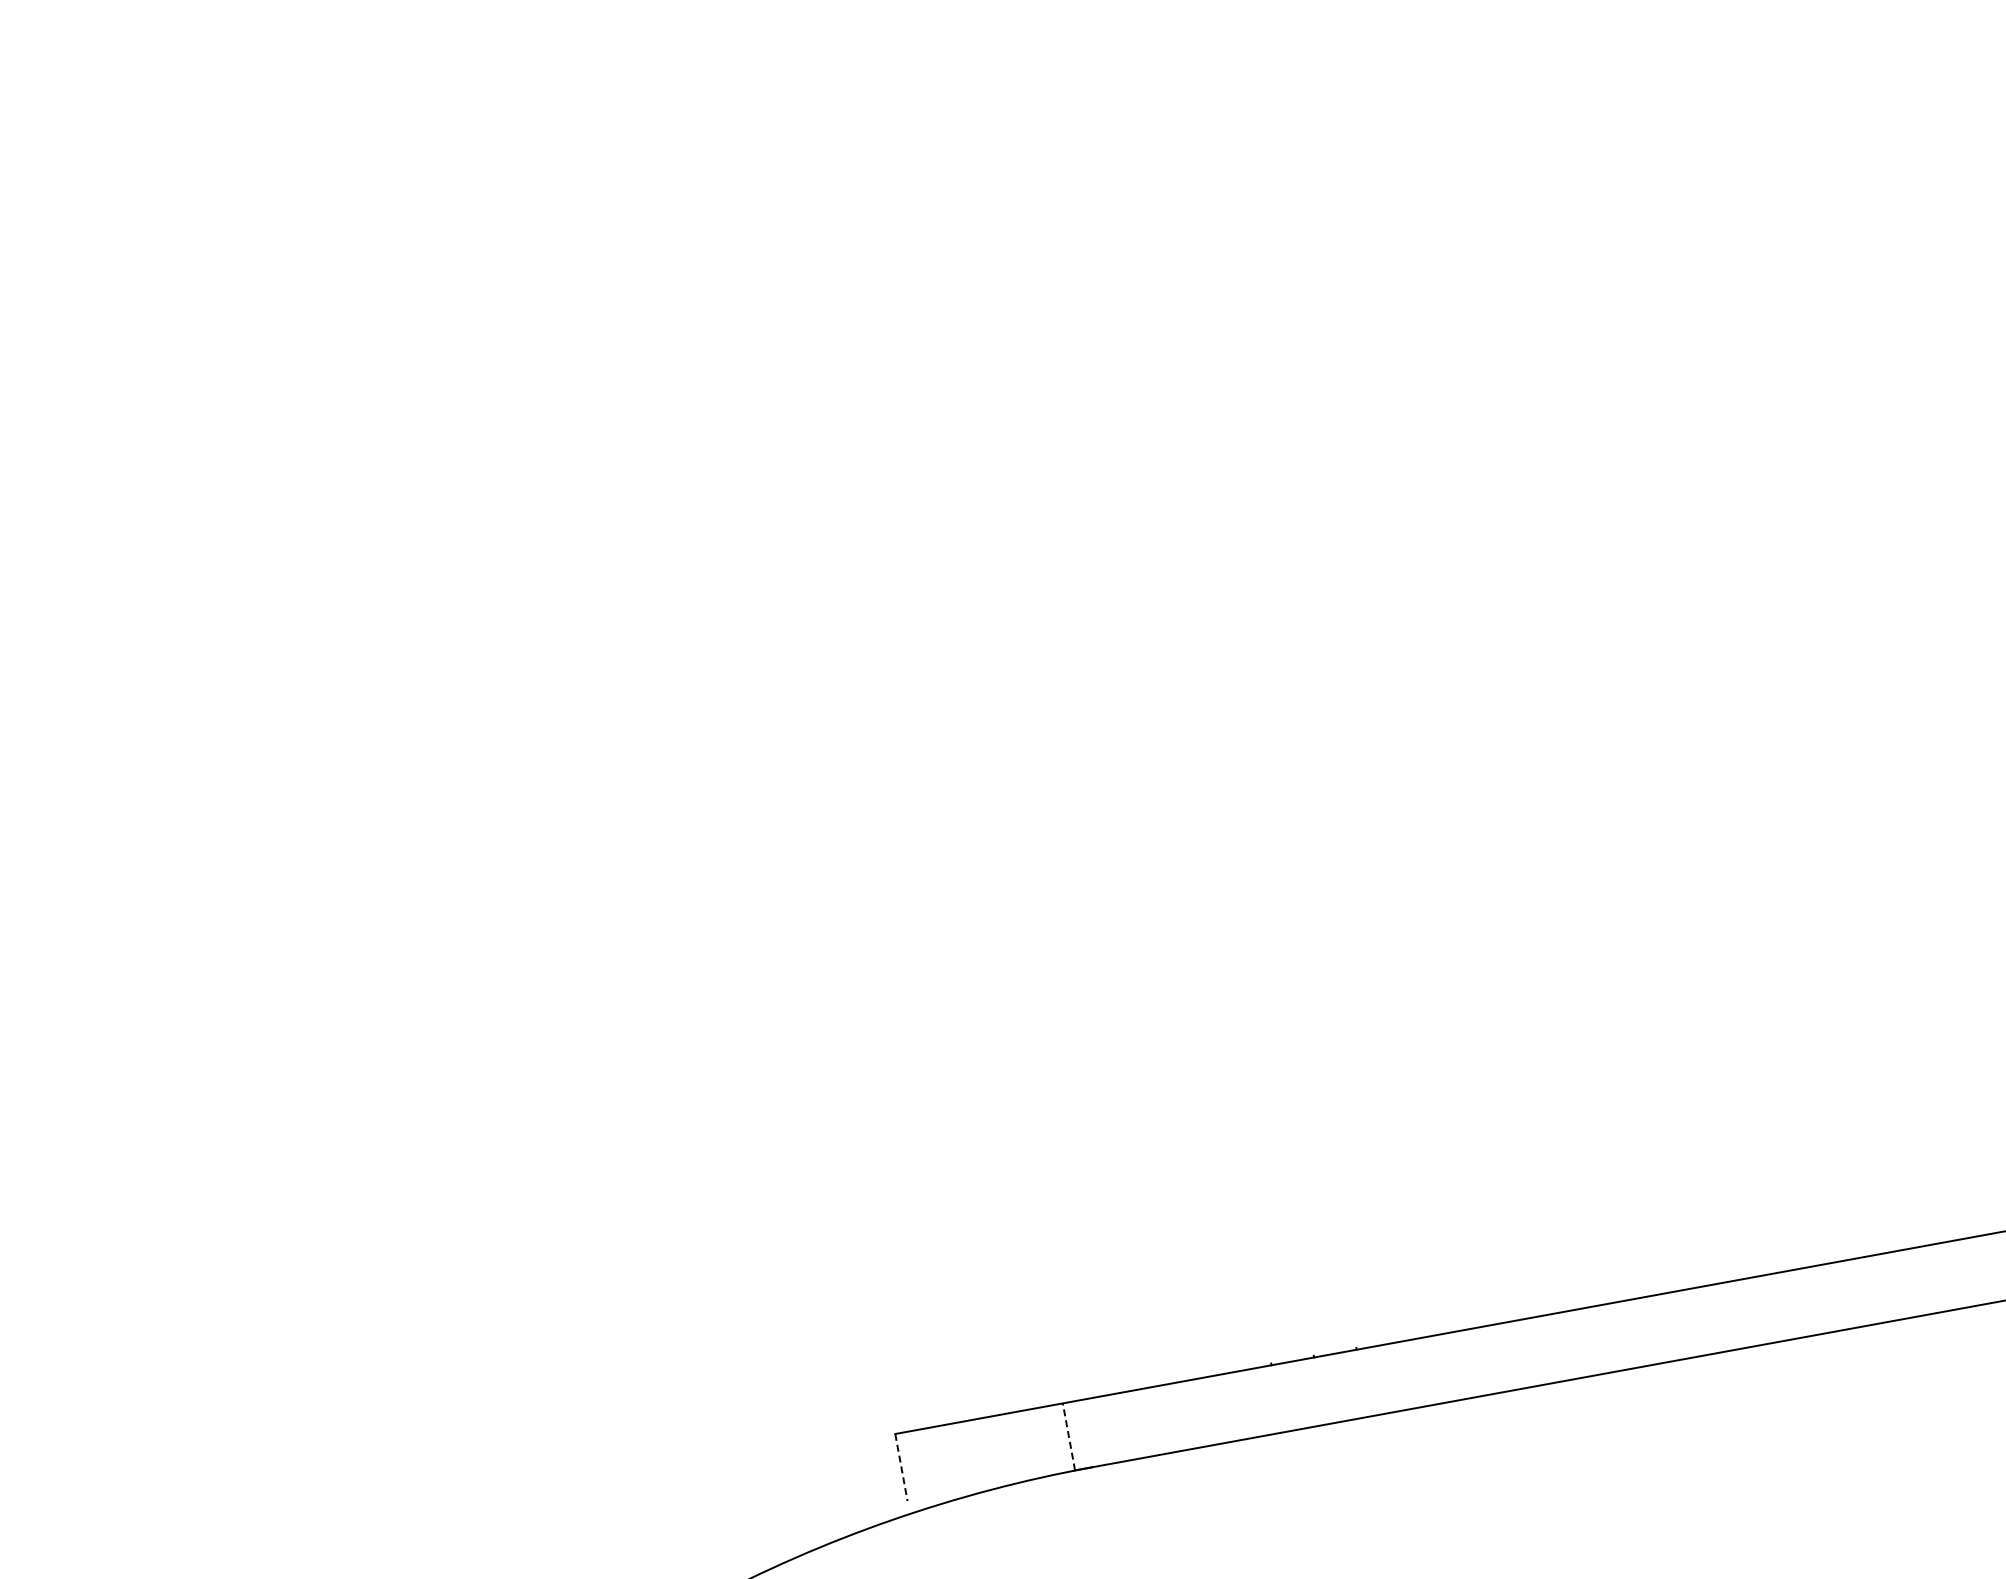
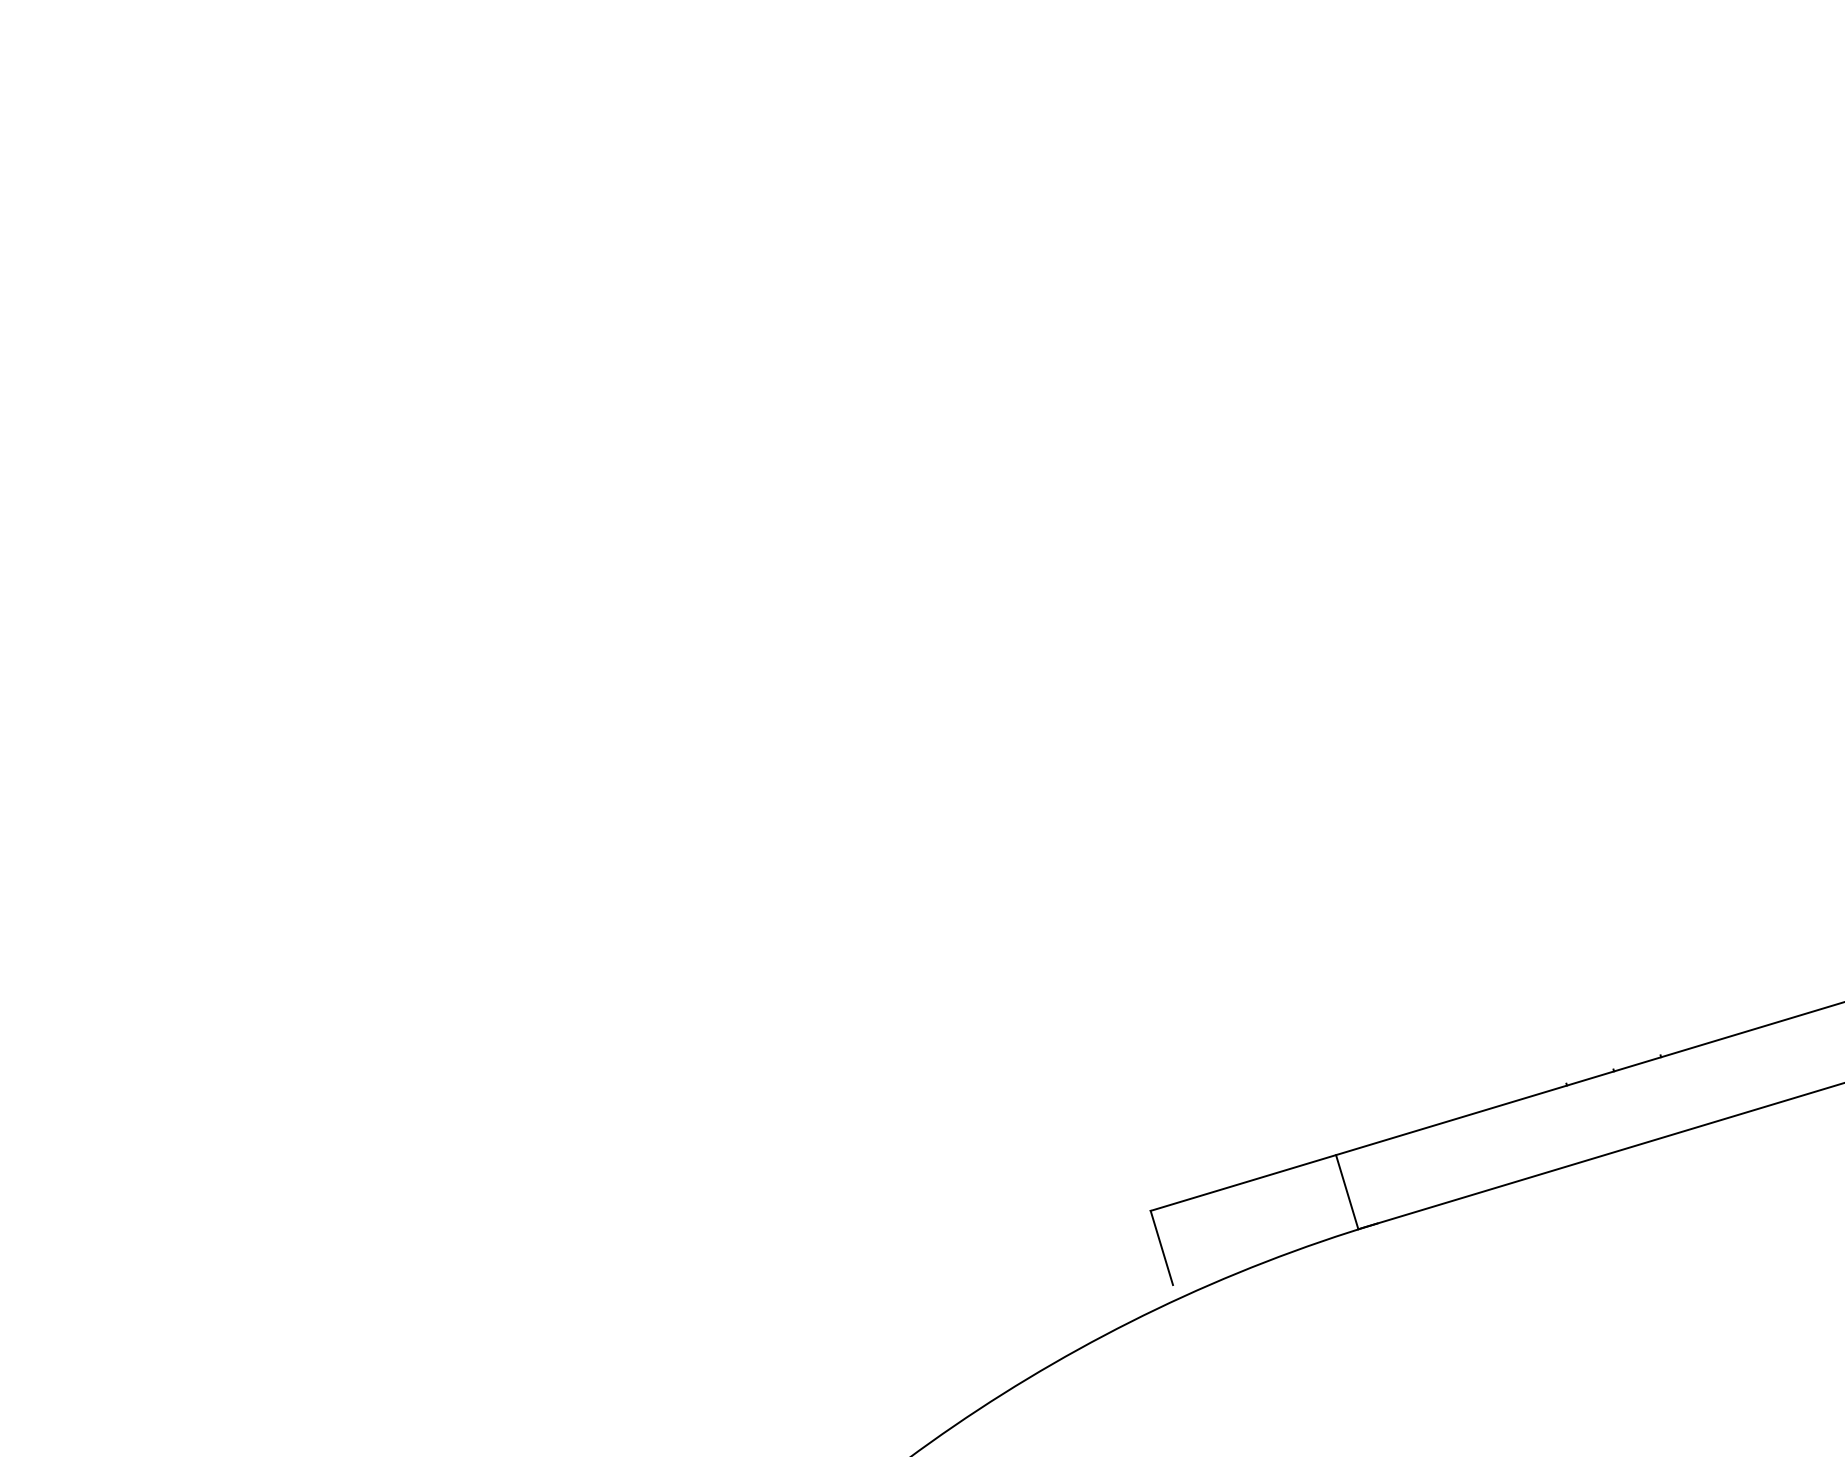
line: (1068, 1436) -> (1346, 1191), dashed -> solid
line: (901, 1467) -> (1161, 1247), dashed -> solid

